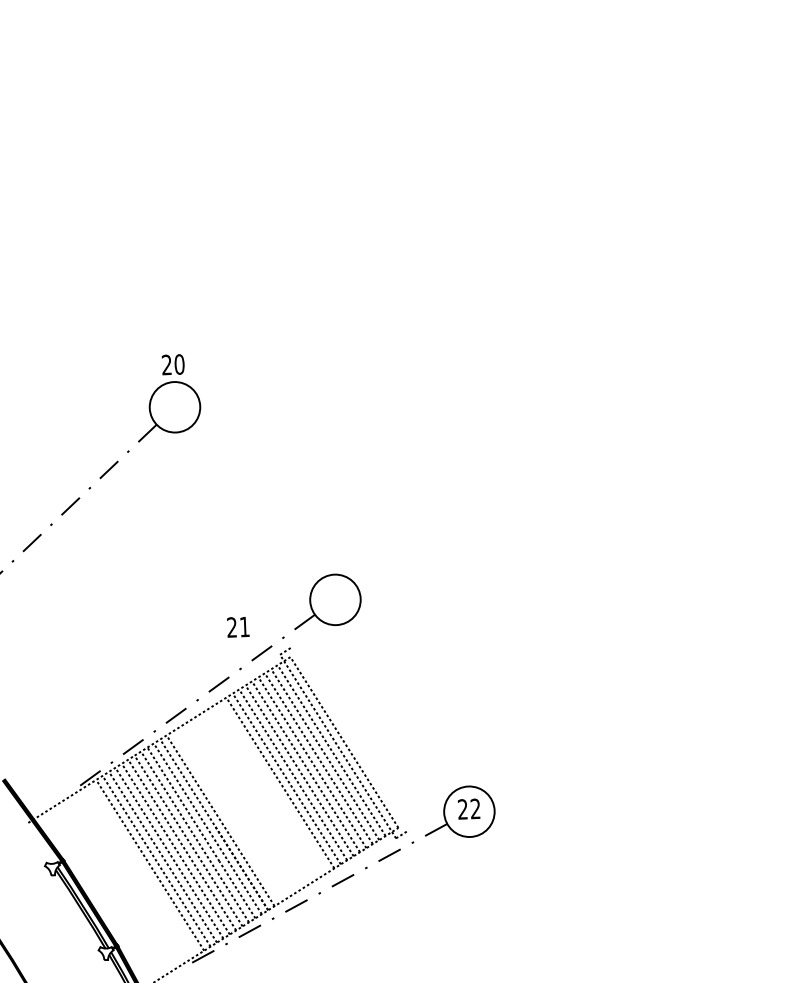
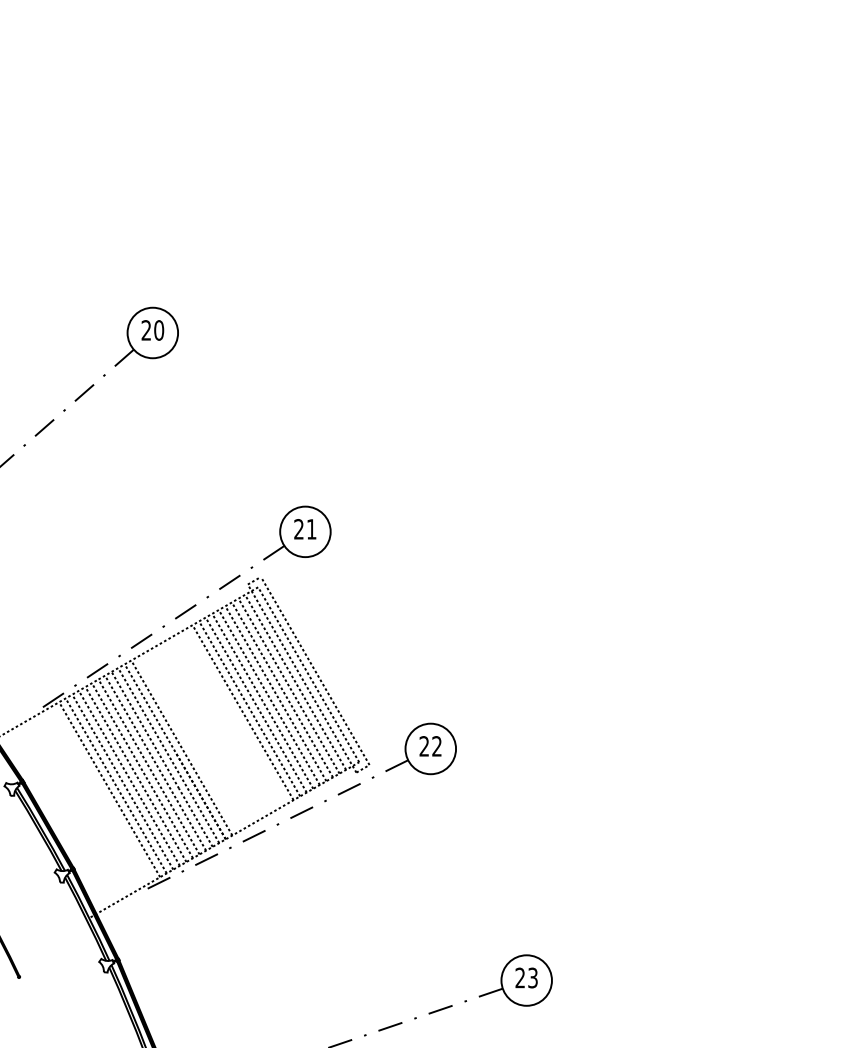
text: (172, 364) -> (152, 330), moved
text: (238, 627) -> (305, 529), moved
line: (350, 738) -> (314, 670), added

